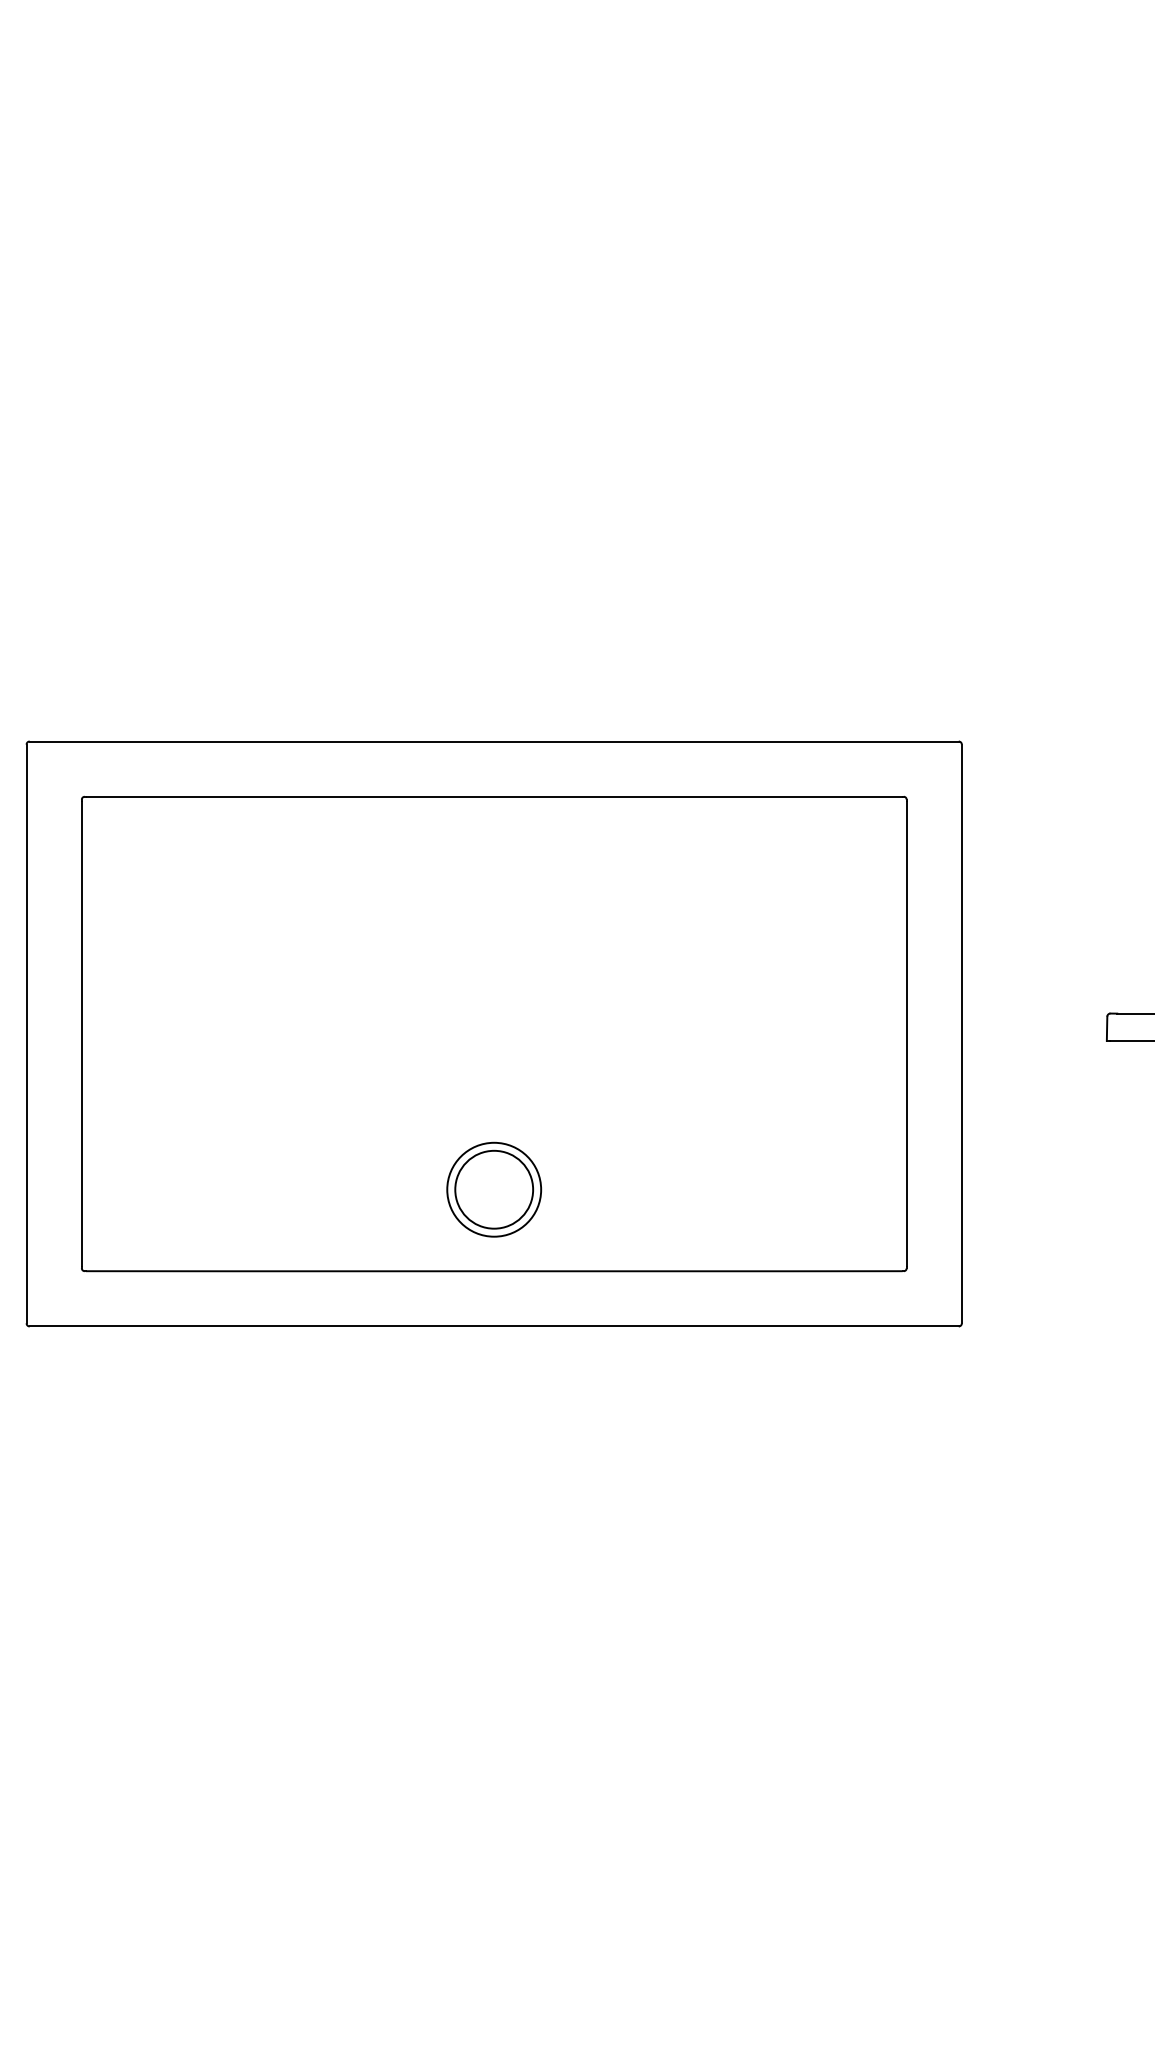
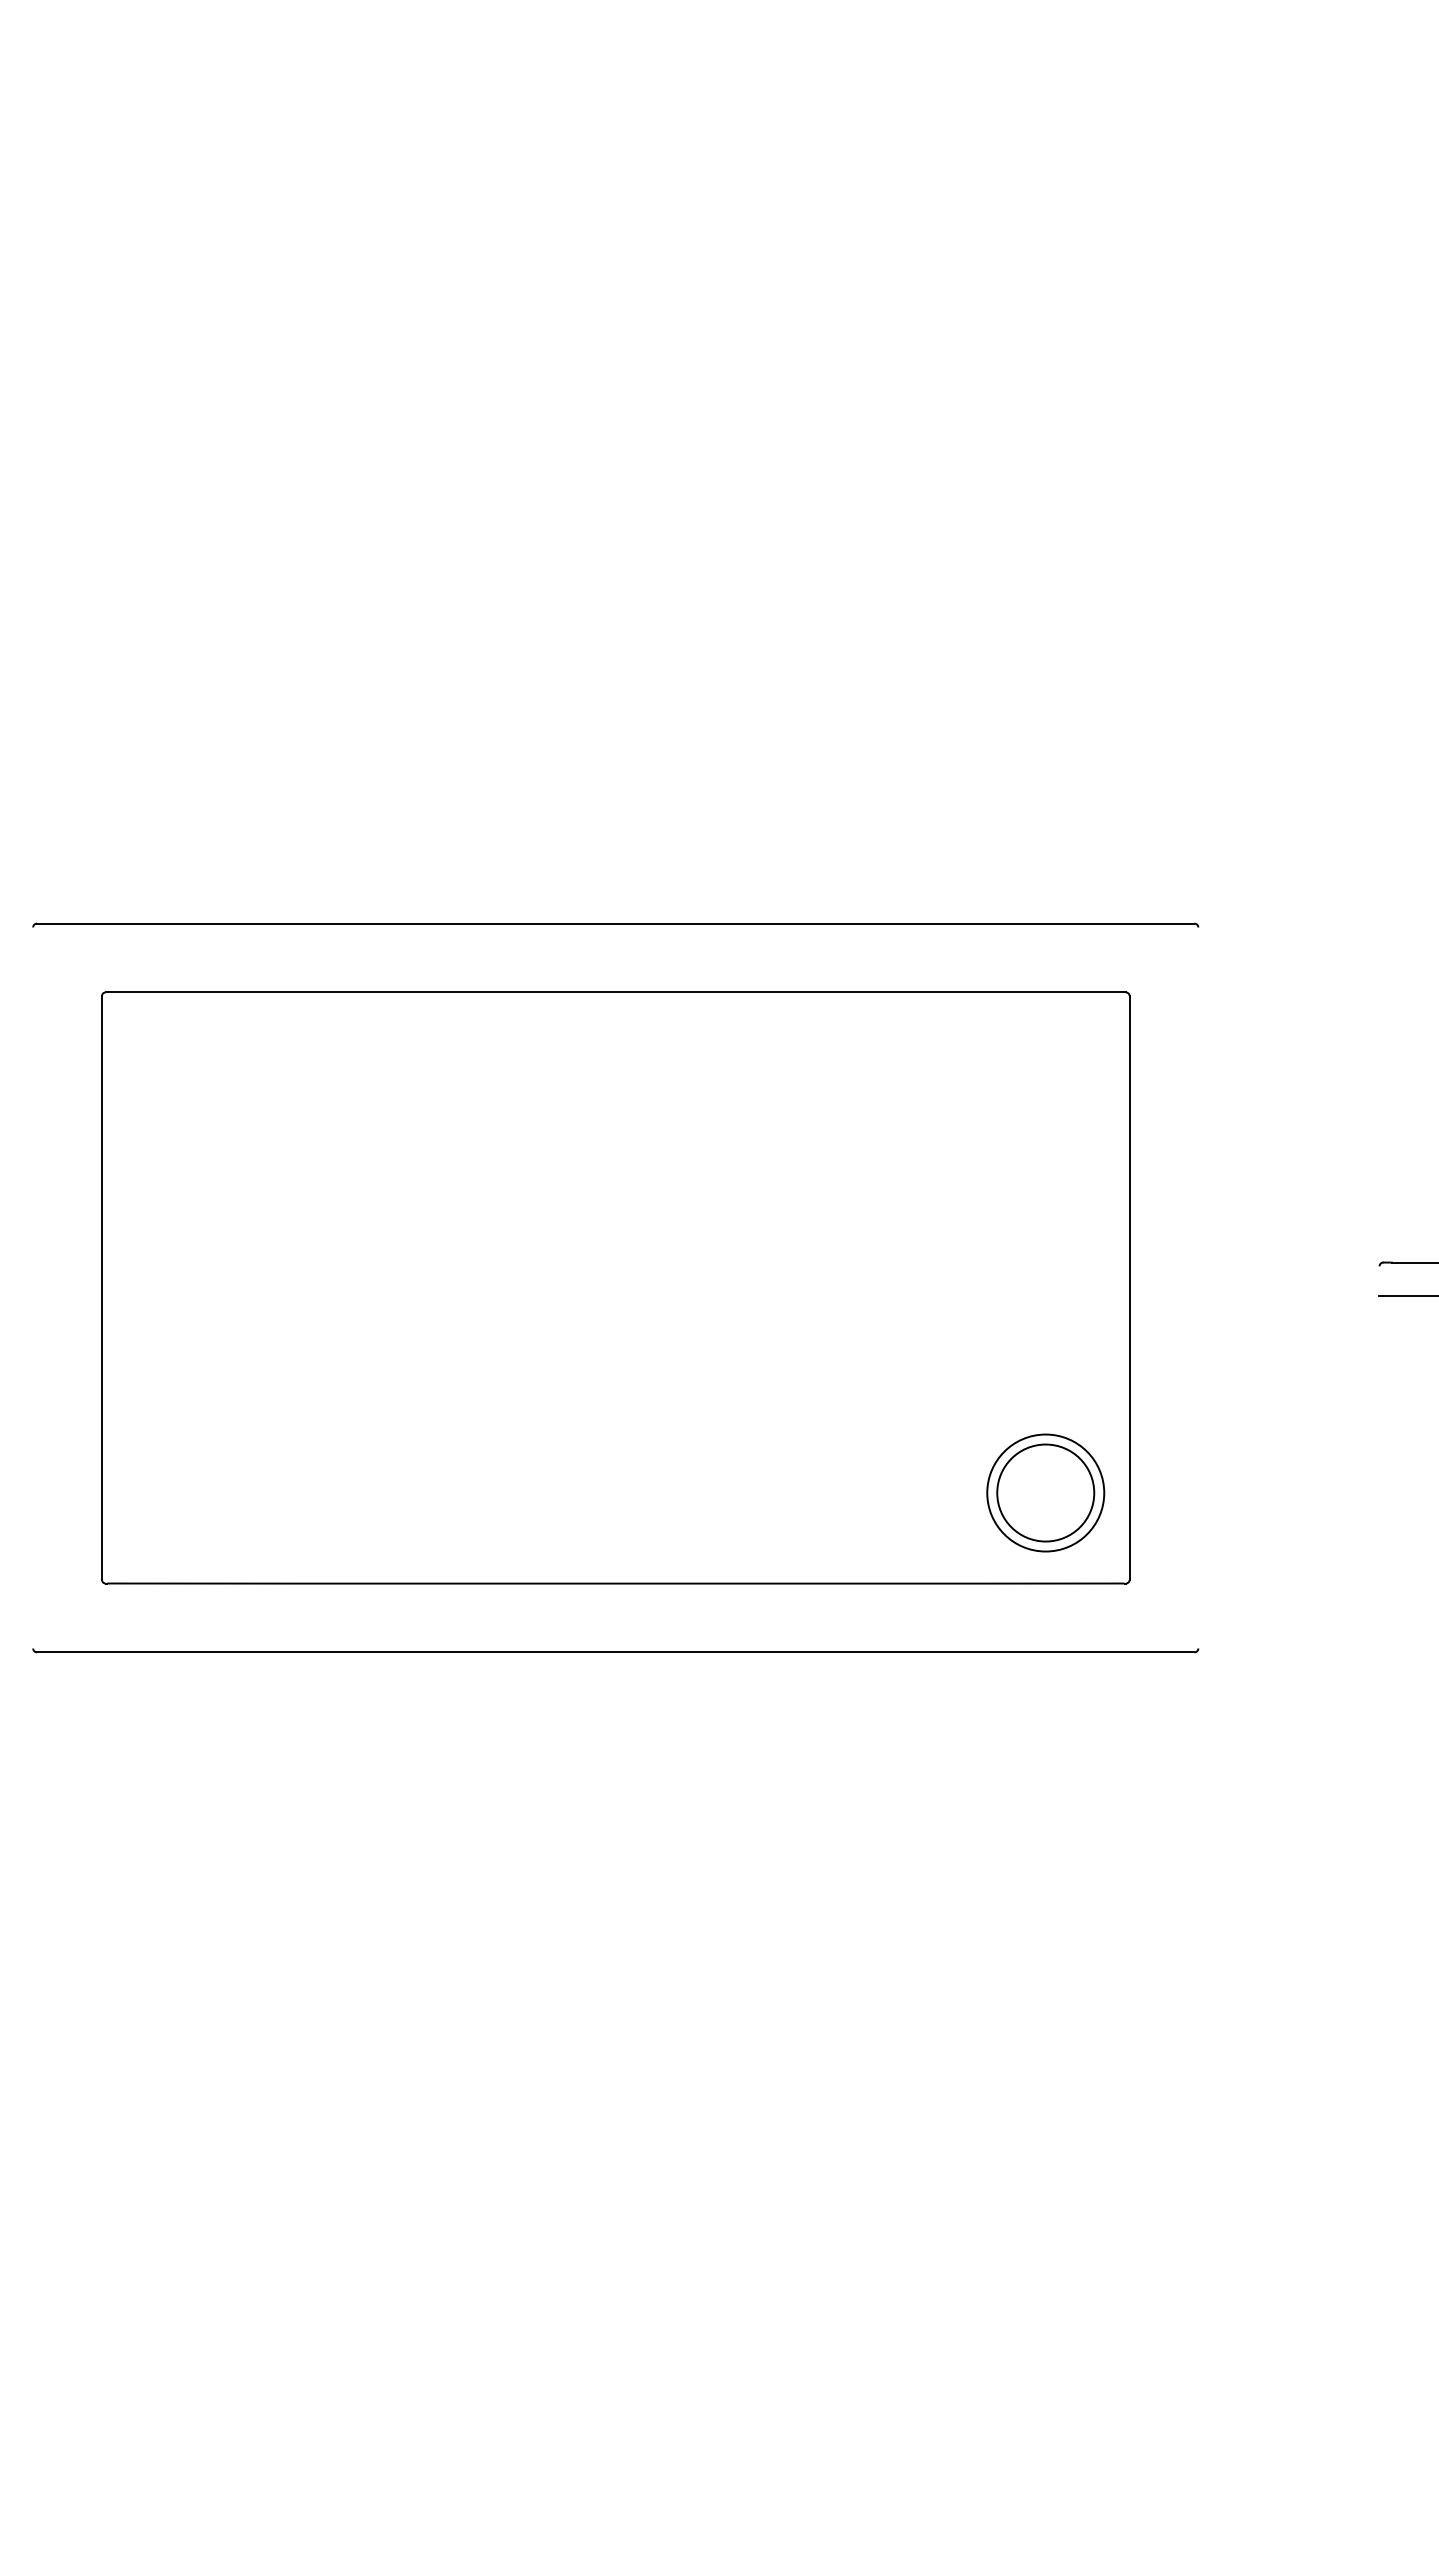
line: (1106, 1028) -> (1378, 1281), removed
line: (26, 1033) -> (33, 1287), removed
line: (961, 1033) -> (1198, 1287), removed
part: (494, 1189) -> (1045, 1492), moved

